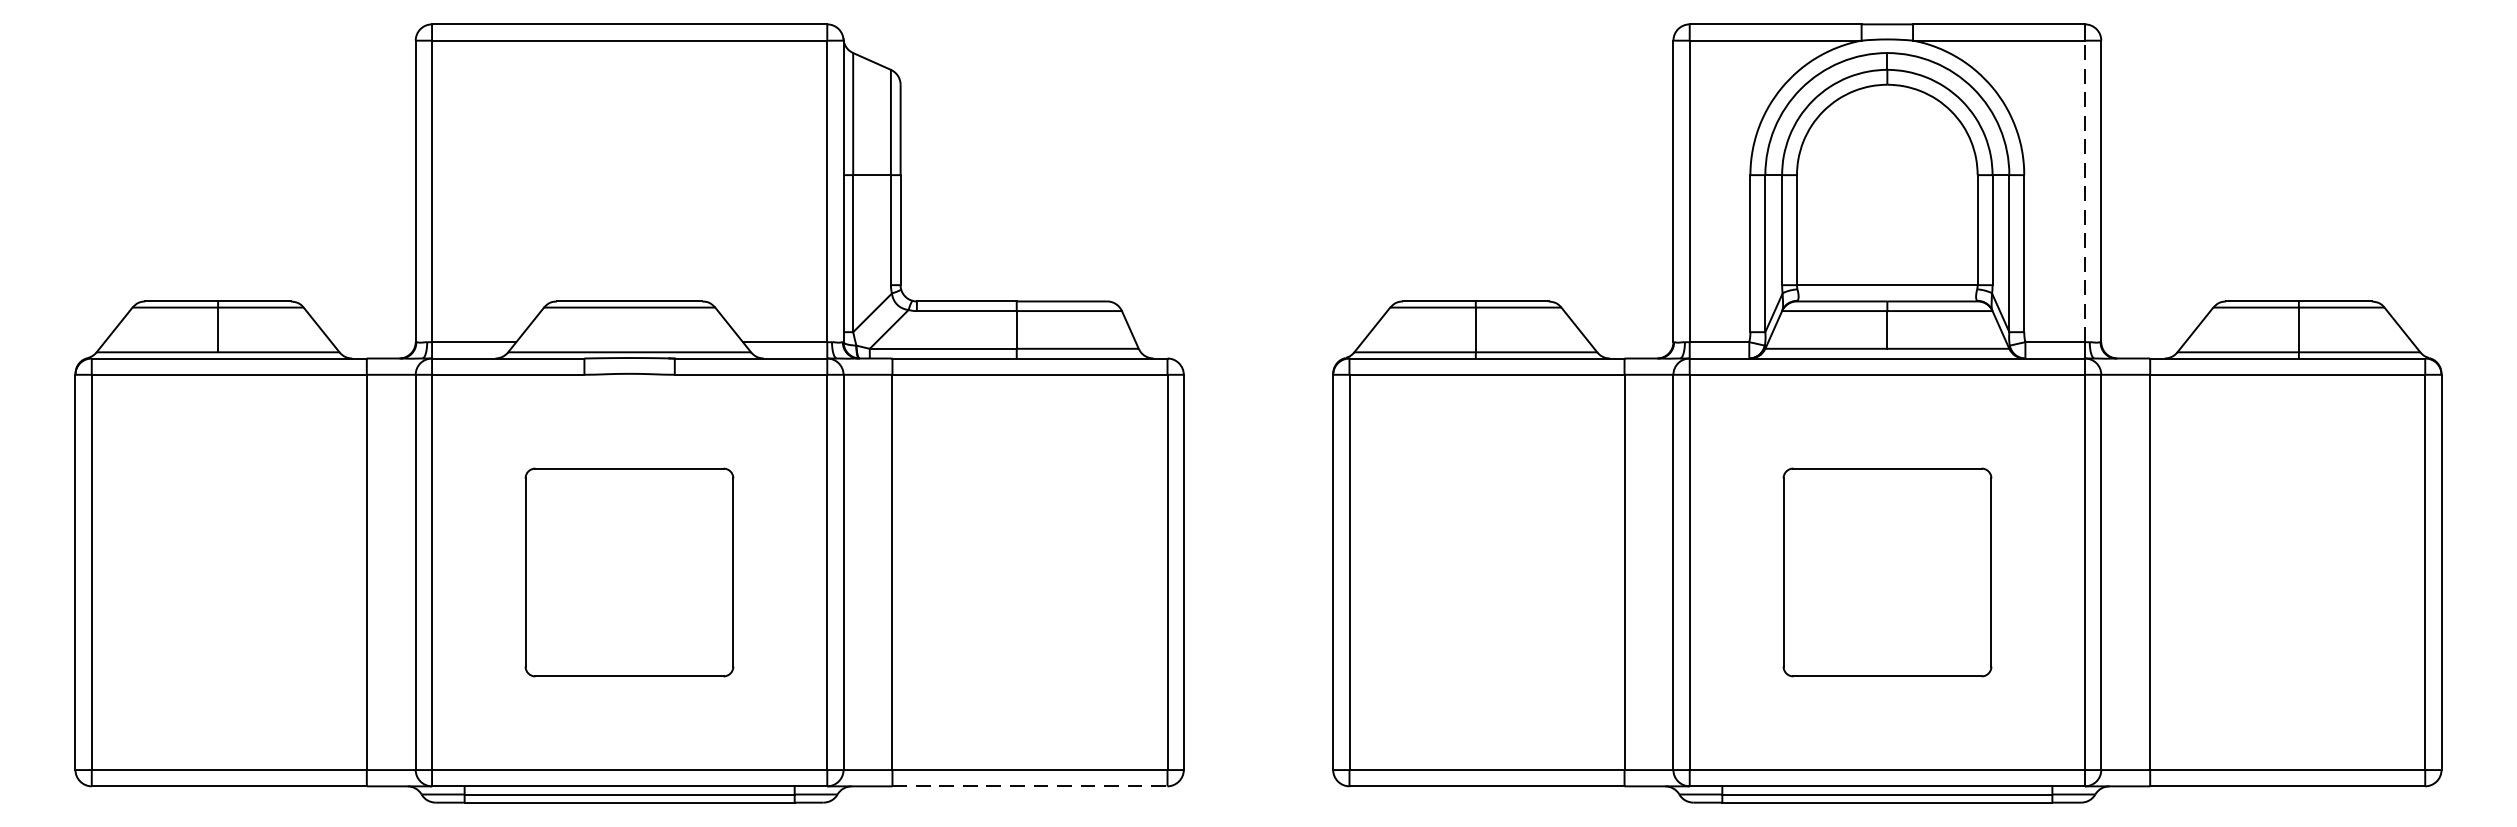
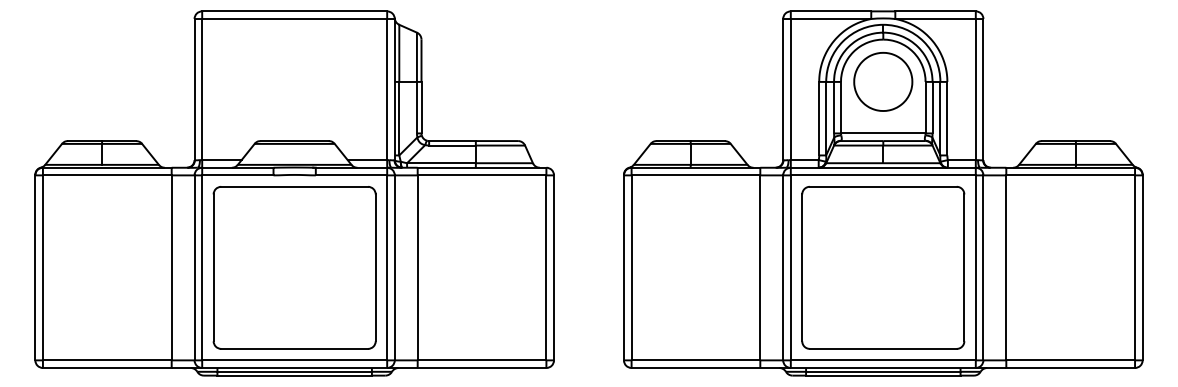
part: (1887, 174) -> (883, 81), added
line: (2084, 191) -> (975, 89), dashed -> solid
part: (629, 571) -> (294, 267), size x1.67
part: (1887, 571) -> (883, 267), size x1.67
line: (1030, 787) -> (482, 368), dashed -> solid

